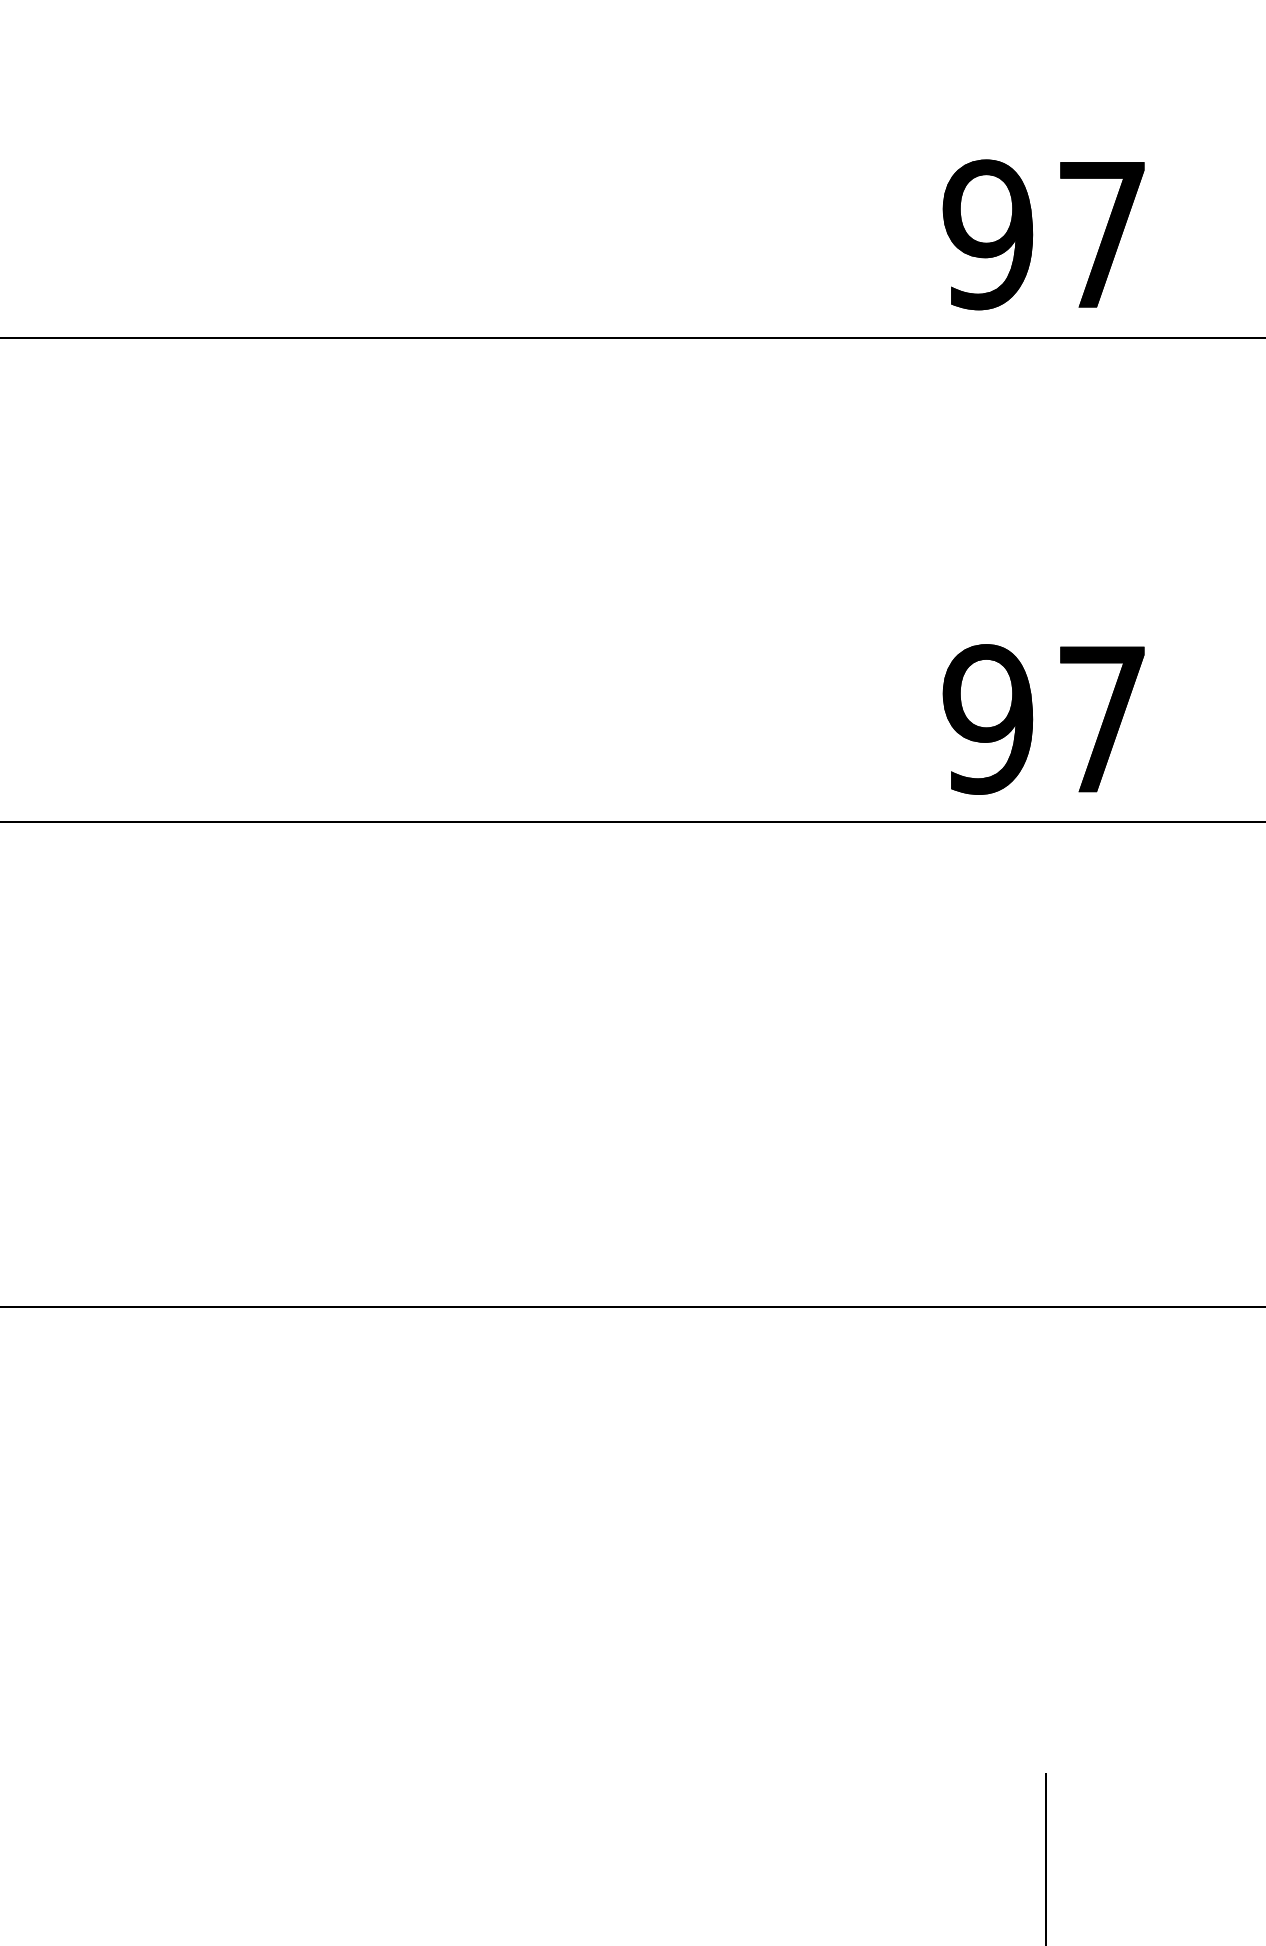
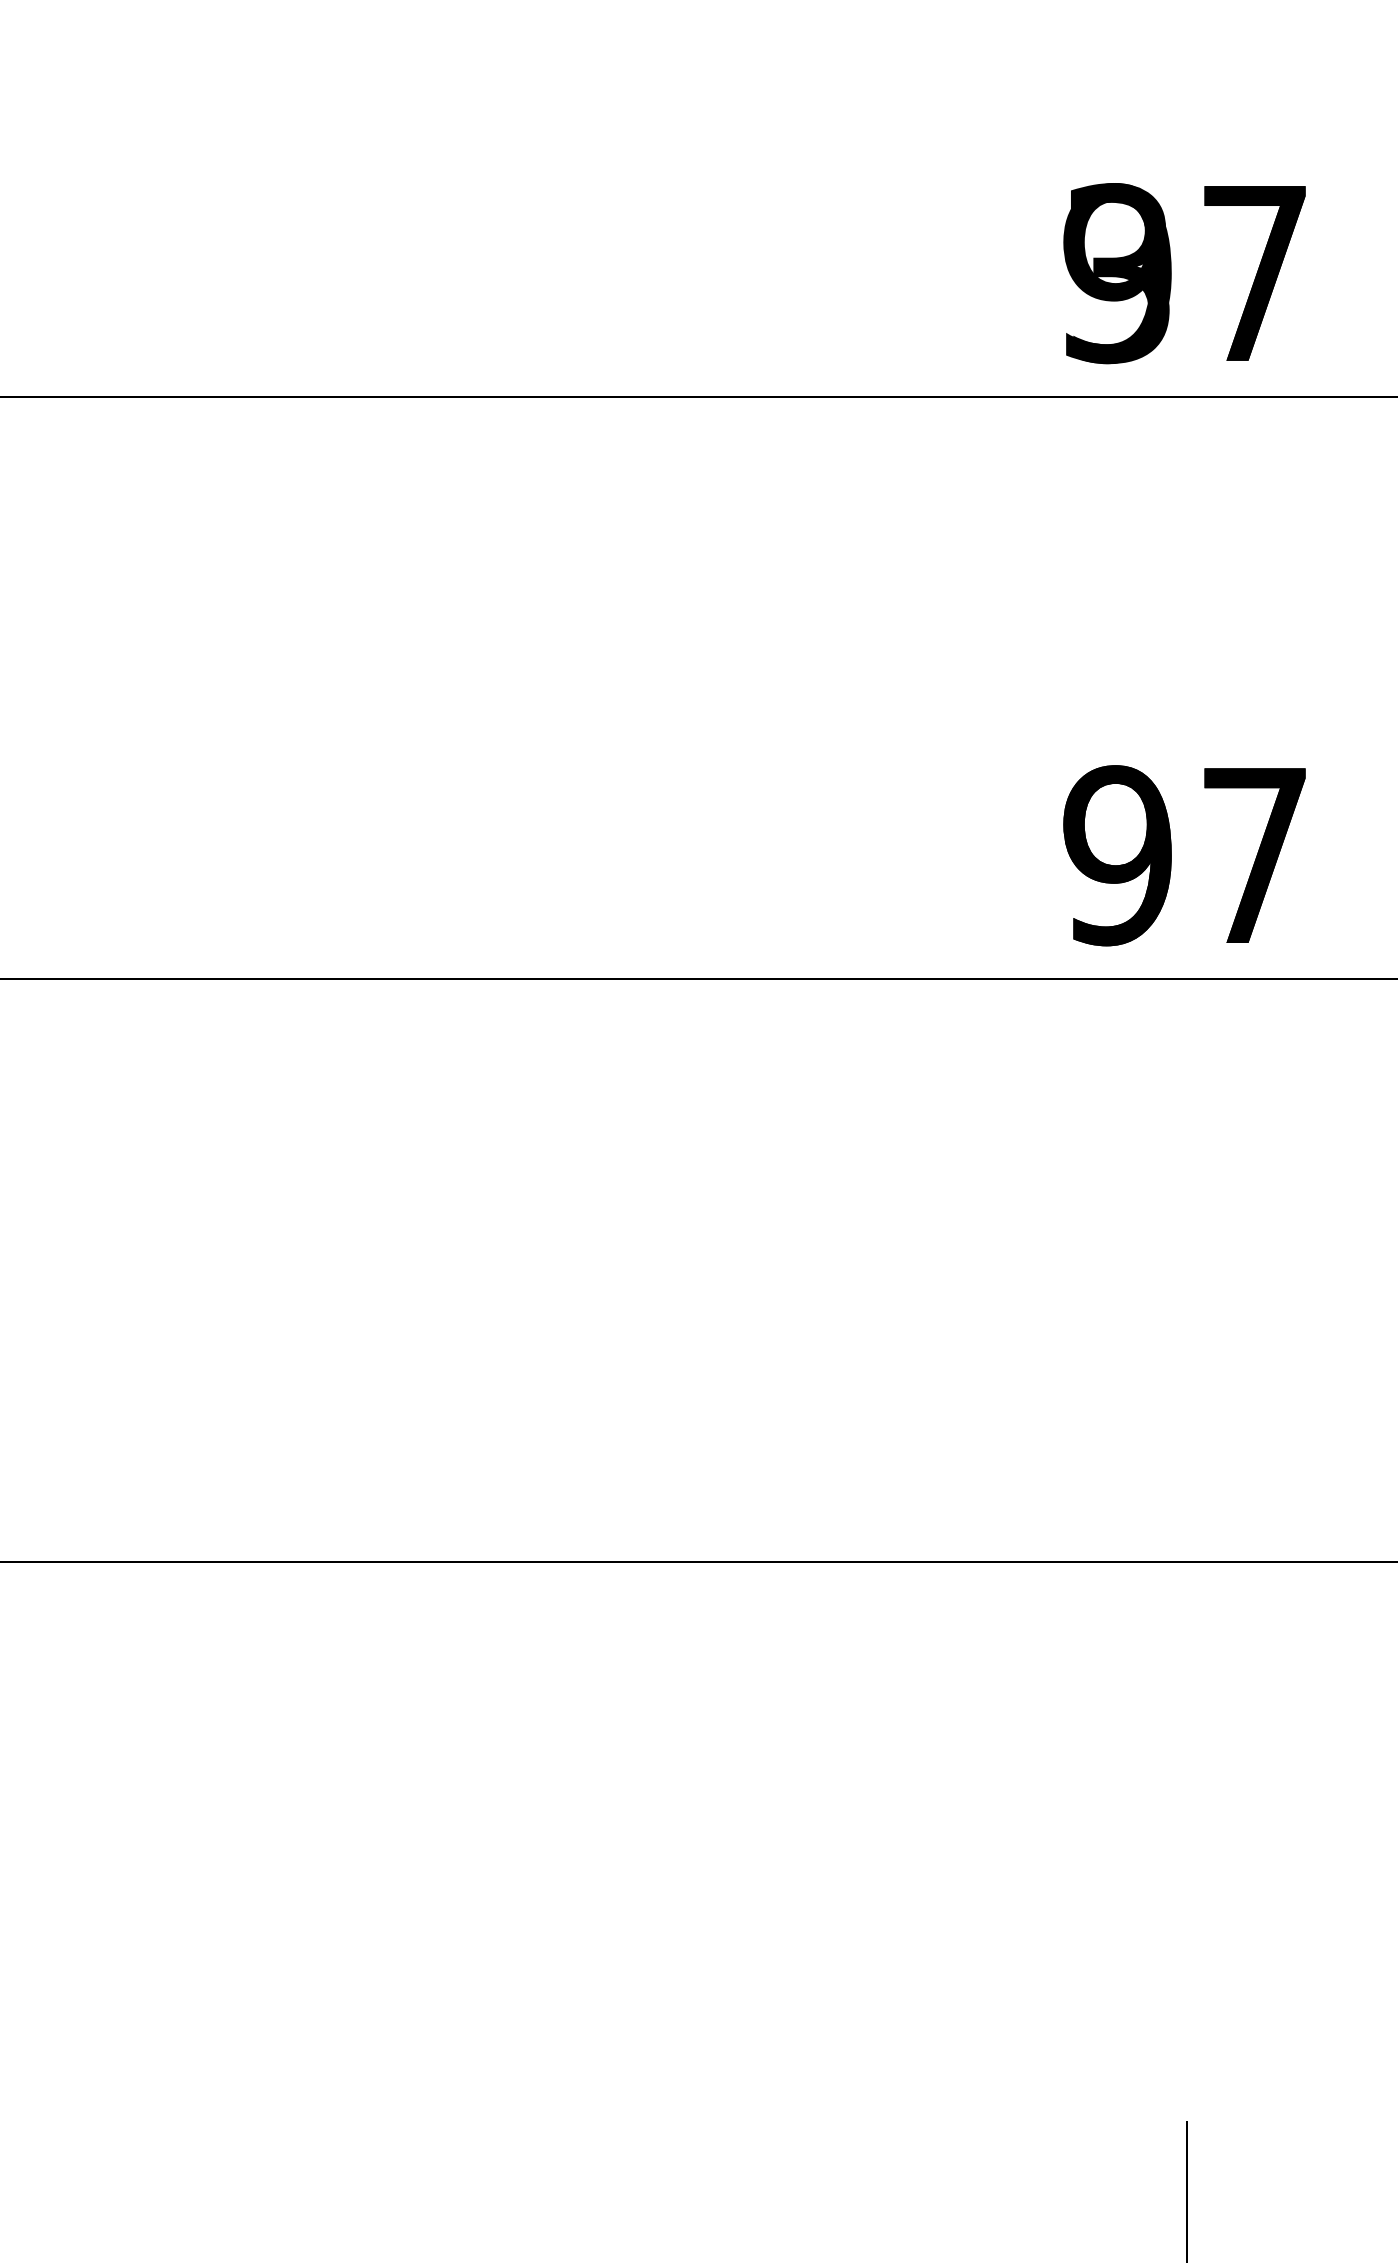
text: (987, 234) -> (1117, 273), 97 -> 37

